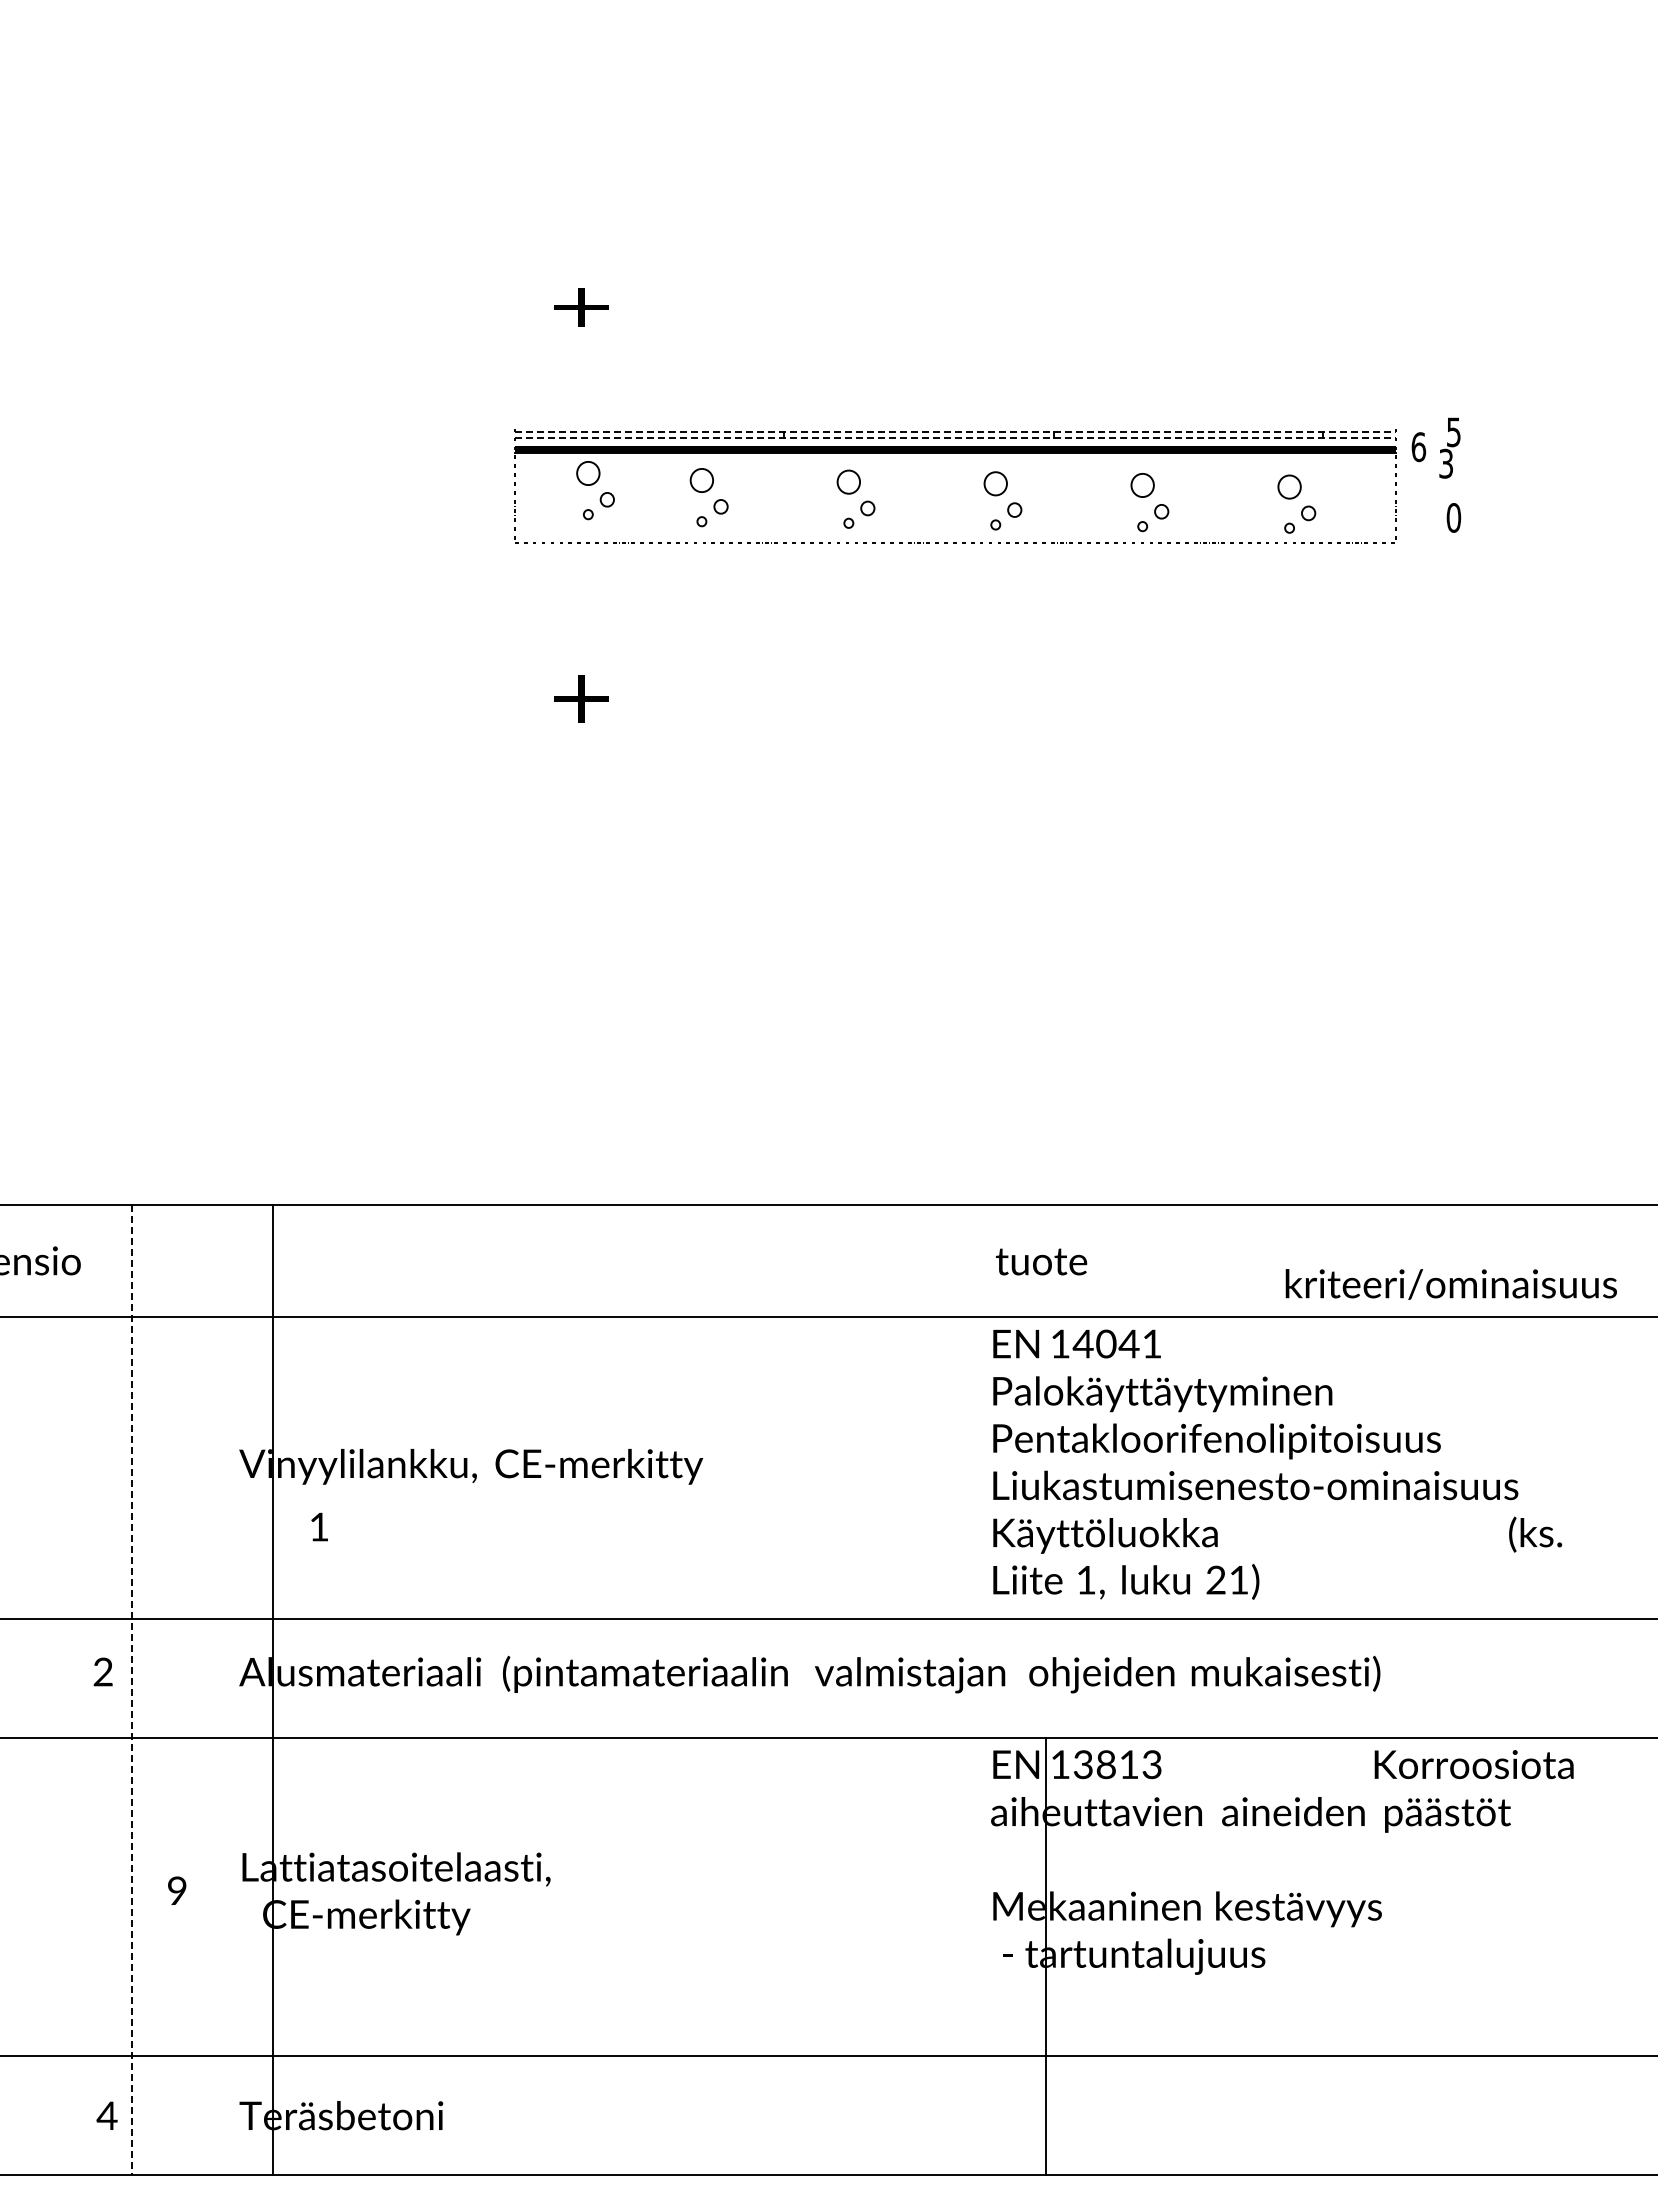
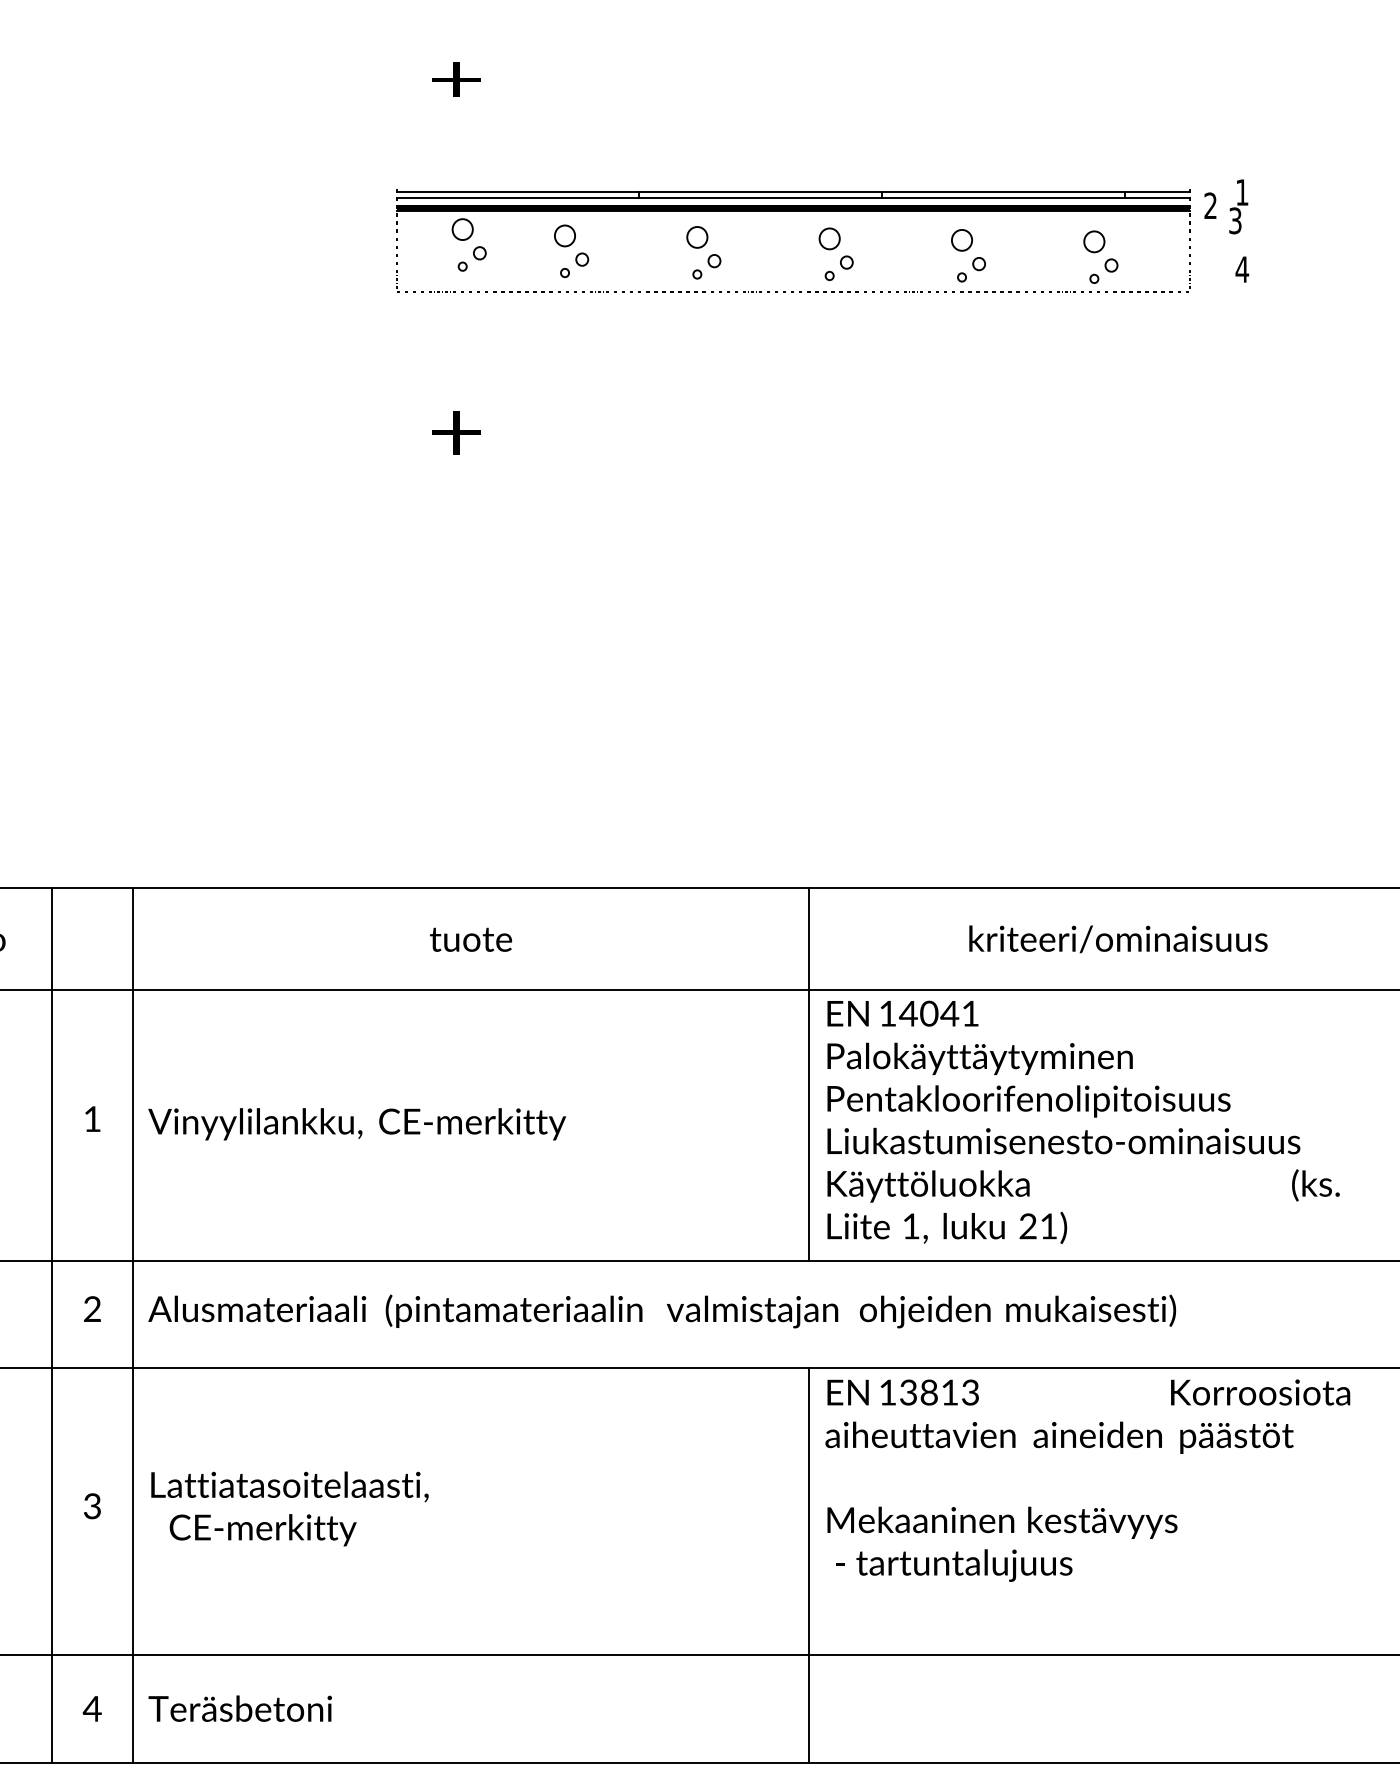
line: (955, 432) -> (793, 192), dashed -> solid
text: (1453, 432) -> (1241, 192), 5 -> 1
line: (955, 438) -> (793, 198), dashed -> solid
text: (1418, 447) -> (1210, 206), 6 -> 2
text: (1453, 517) -> (1241, 269), 0 -> 4
text: (1041, 1261) -> (470, 939), moved
text: (1450, 1284) -> (1117, 939), moved
line: (972, 1411) -> (808, 1074), added
text: (319, 1526) -> (92, 1118), moved
text: (102, 1671) -> (91, 1308), moved
line: (272, 1689) -> (132, 1324), moved
line: (132, 1690) -> (52, 1325), dashed -> solid
text: (176, 1890) -> (91, 1505), 9 -> 3
line: (1045, 1956) -> (808, 1565), moved
text: (106, 2115) -> (91, 1708), moved

